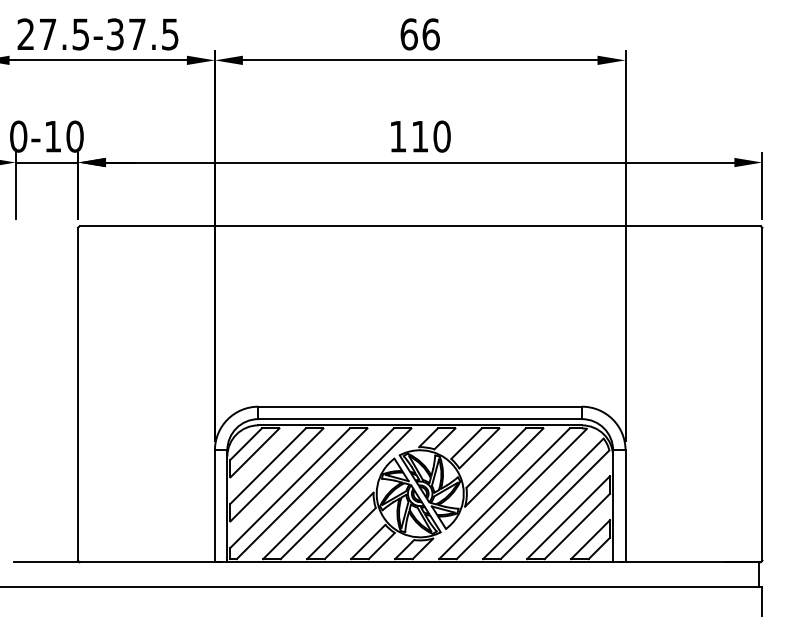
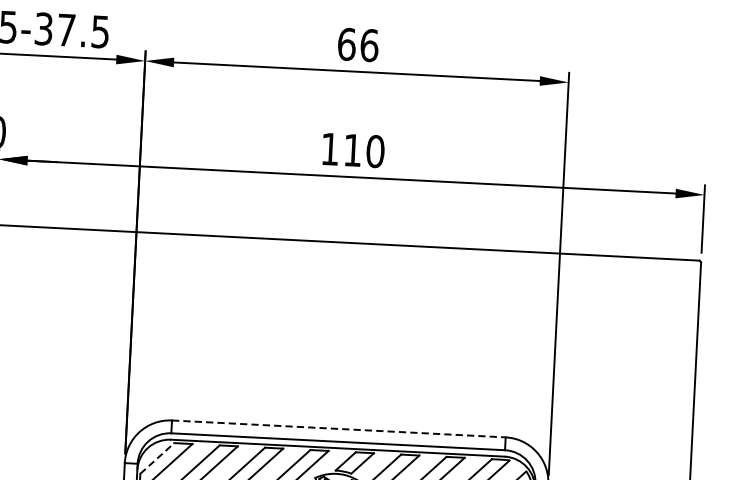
line: (420, 406) -> (339, 428), solid -> dashed
line: (246, 443) -> (157, 457), solid -> dashed

